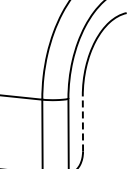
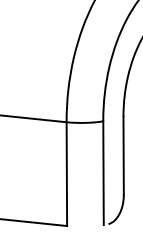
line: (82, 123) -> (123, 155), dashed -> solid

